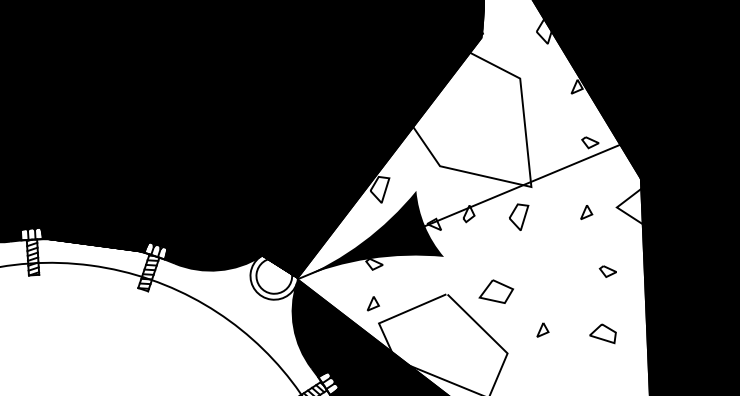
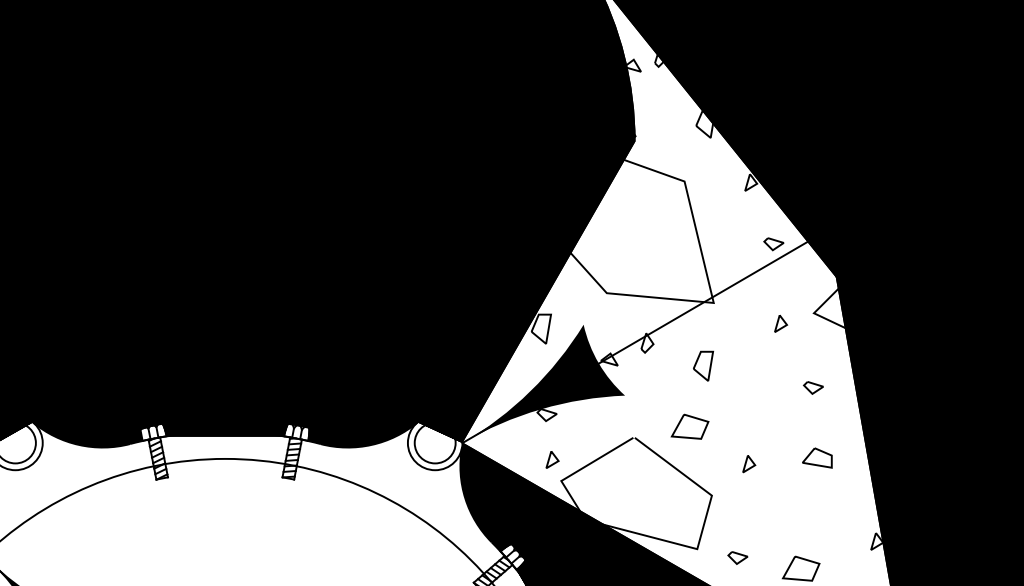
part: (518, 216) -> (703, 365), moved

